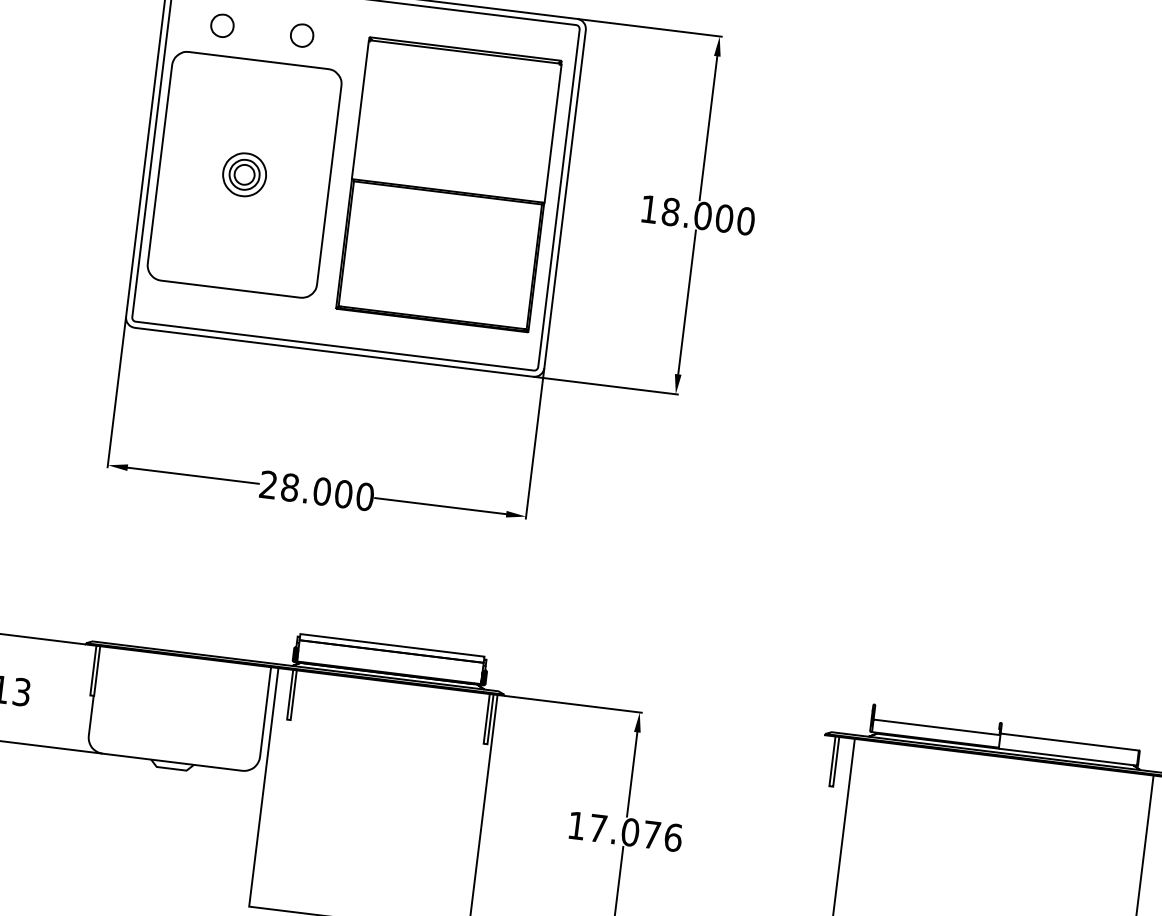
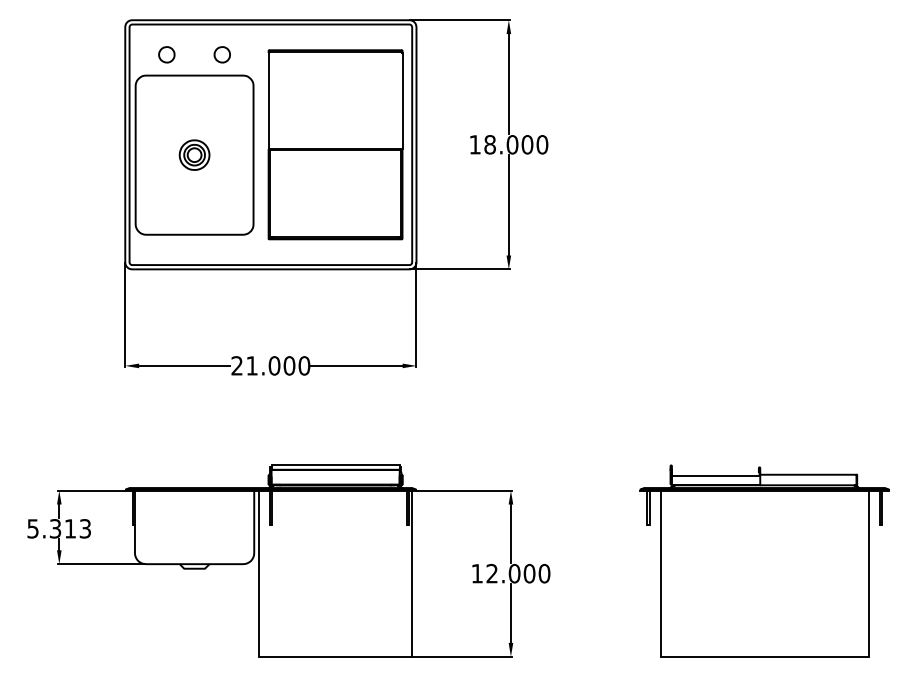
text: (289, 486) -> (251, 365), 28.000 -> 21.000
text: (636, 832) -> (518, 573), 17.076 -> 12.000

